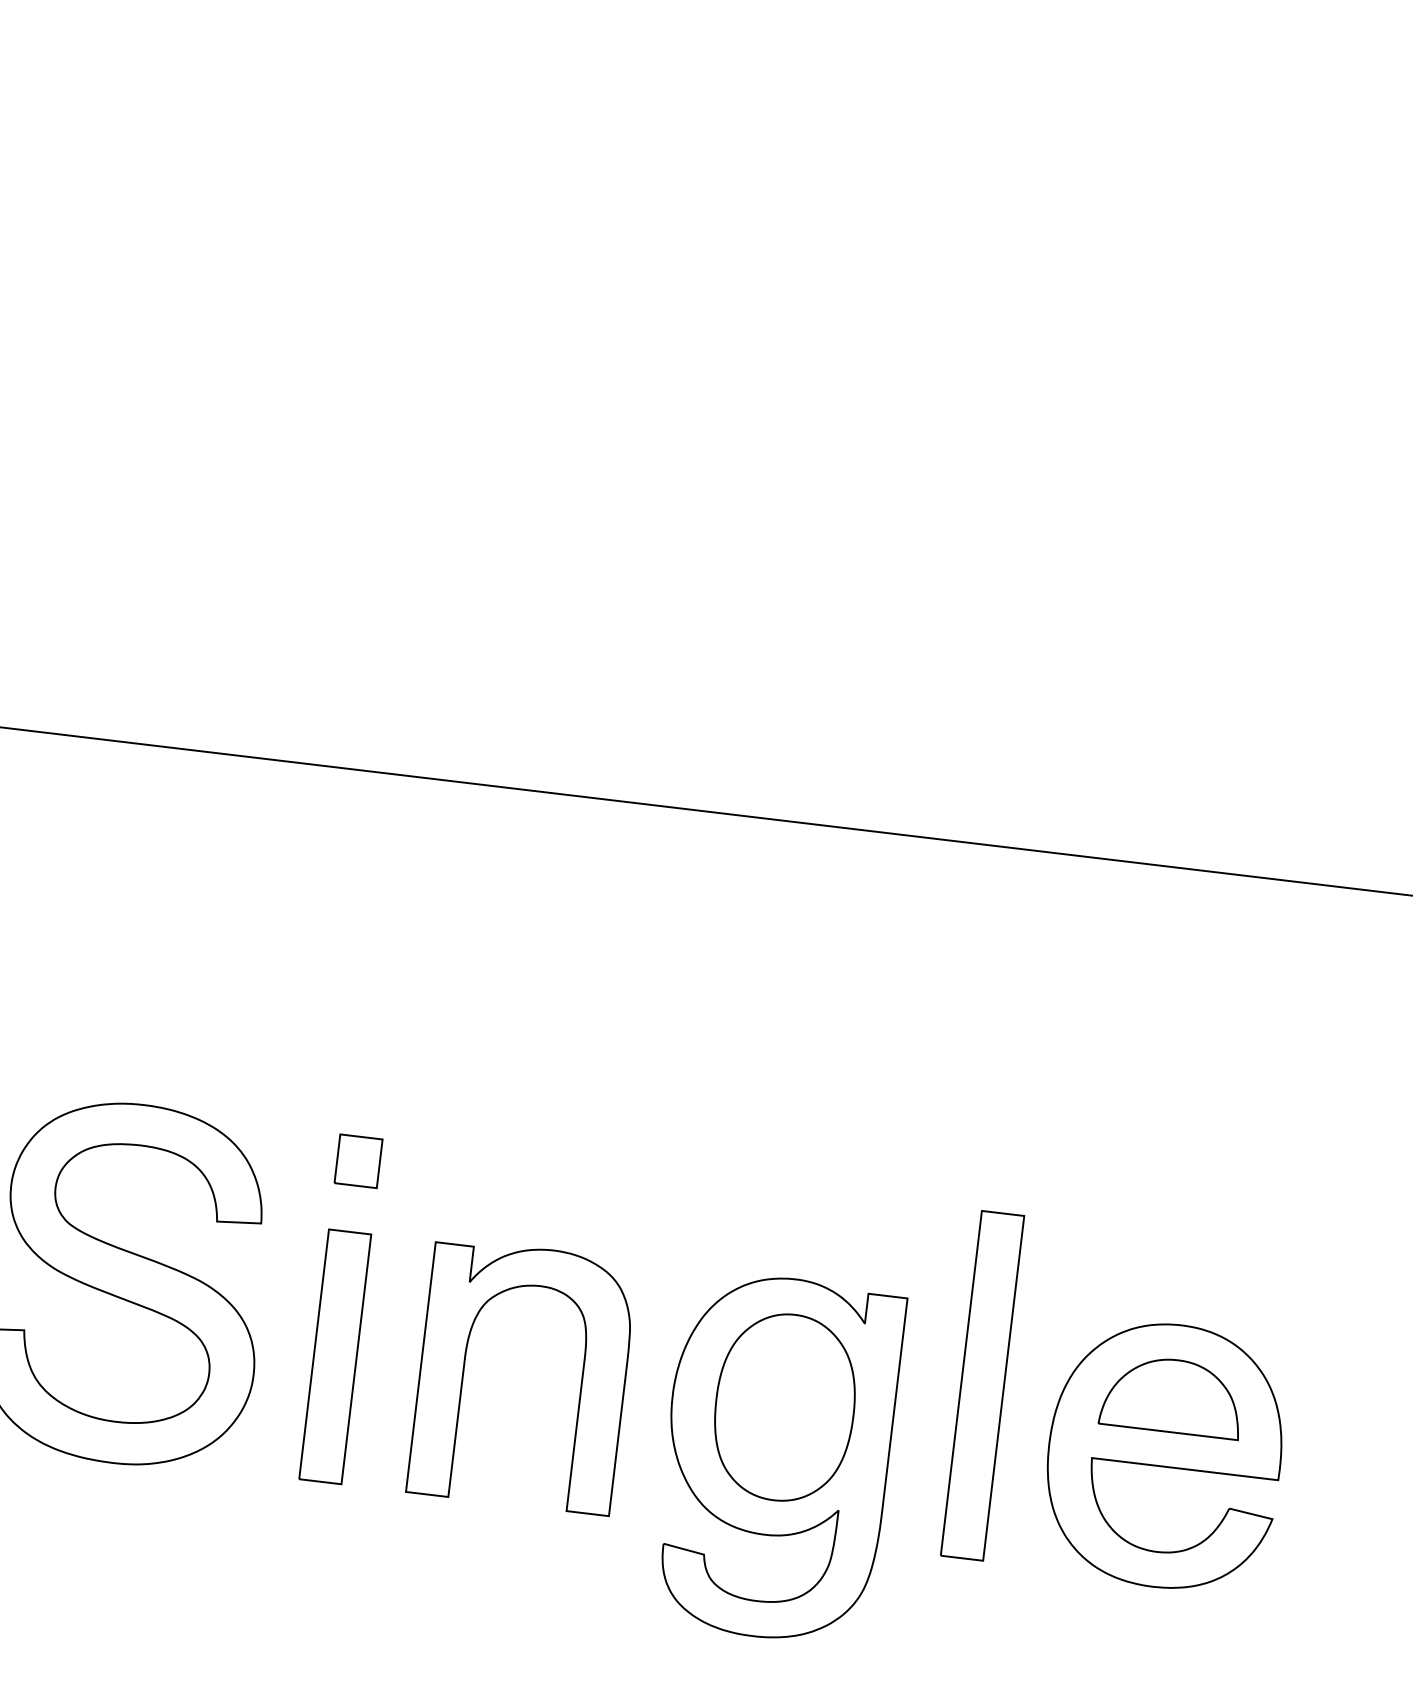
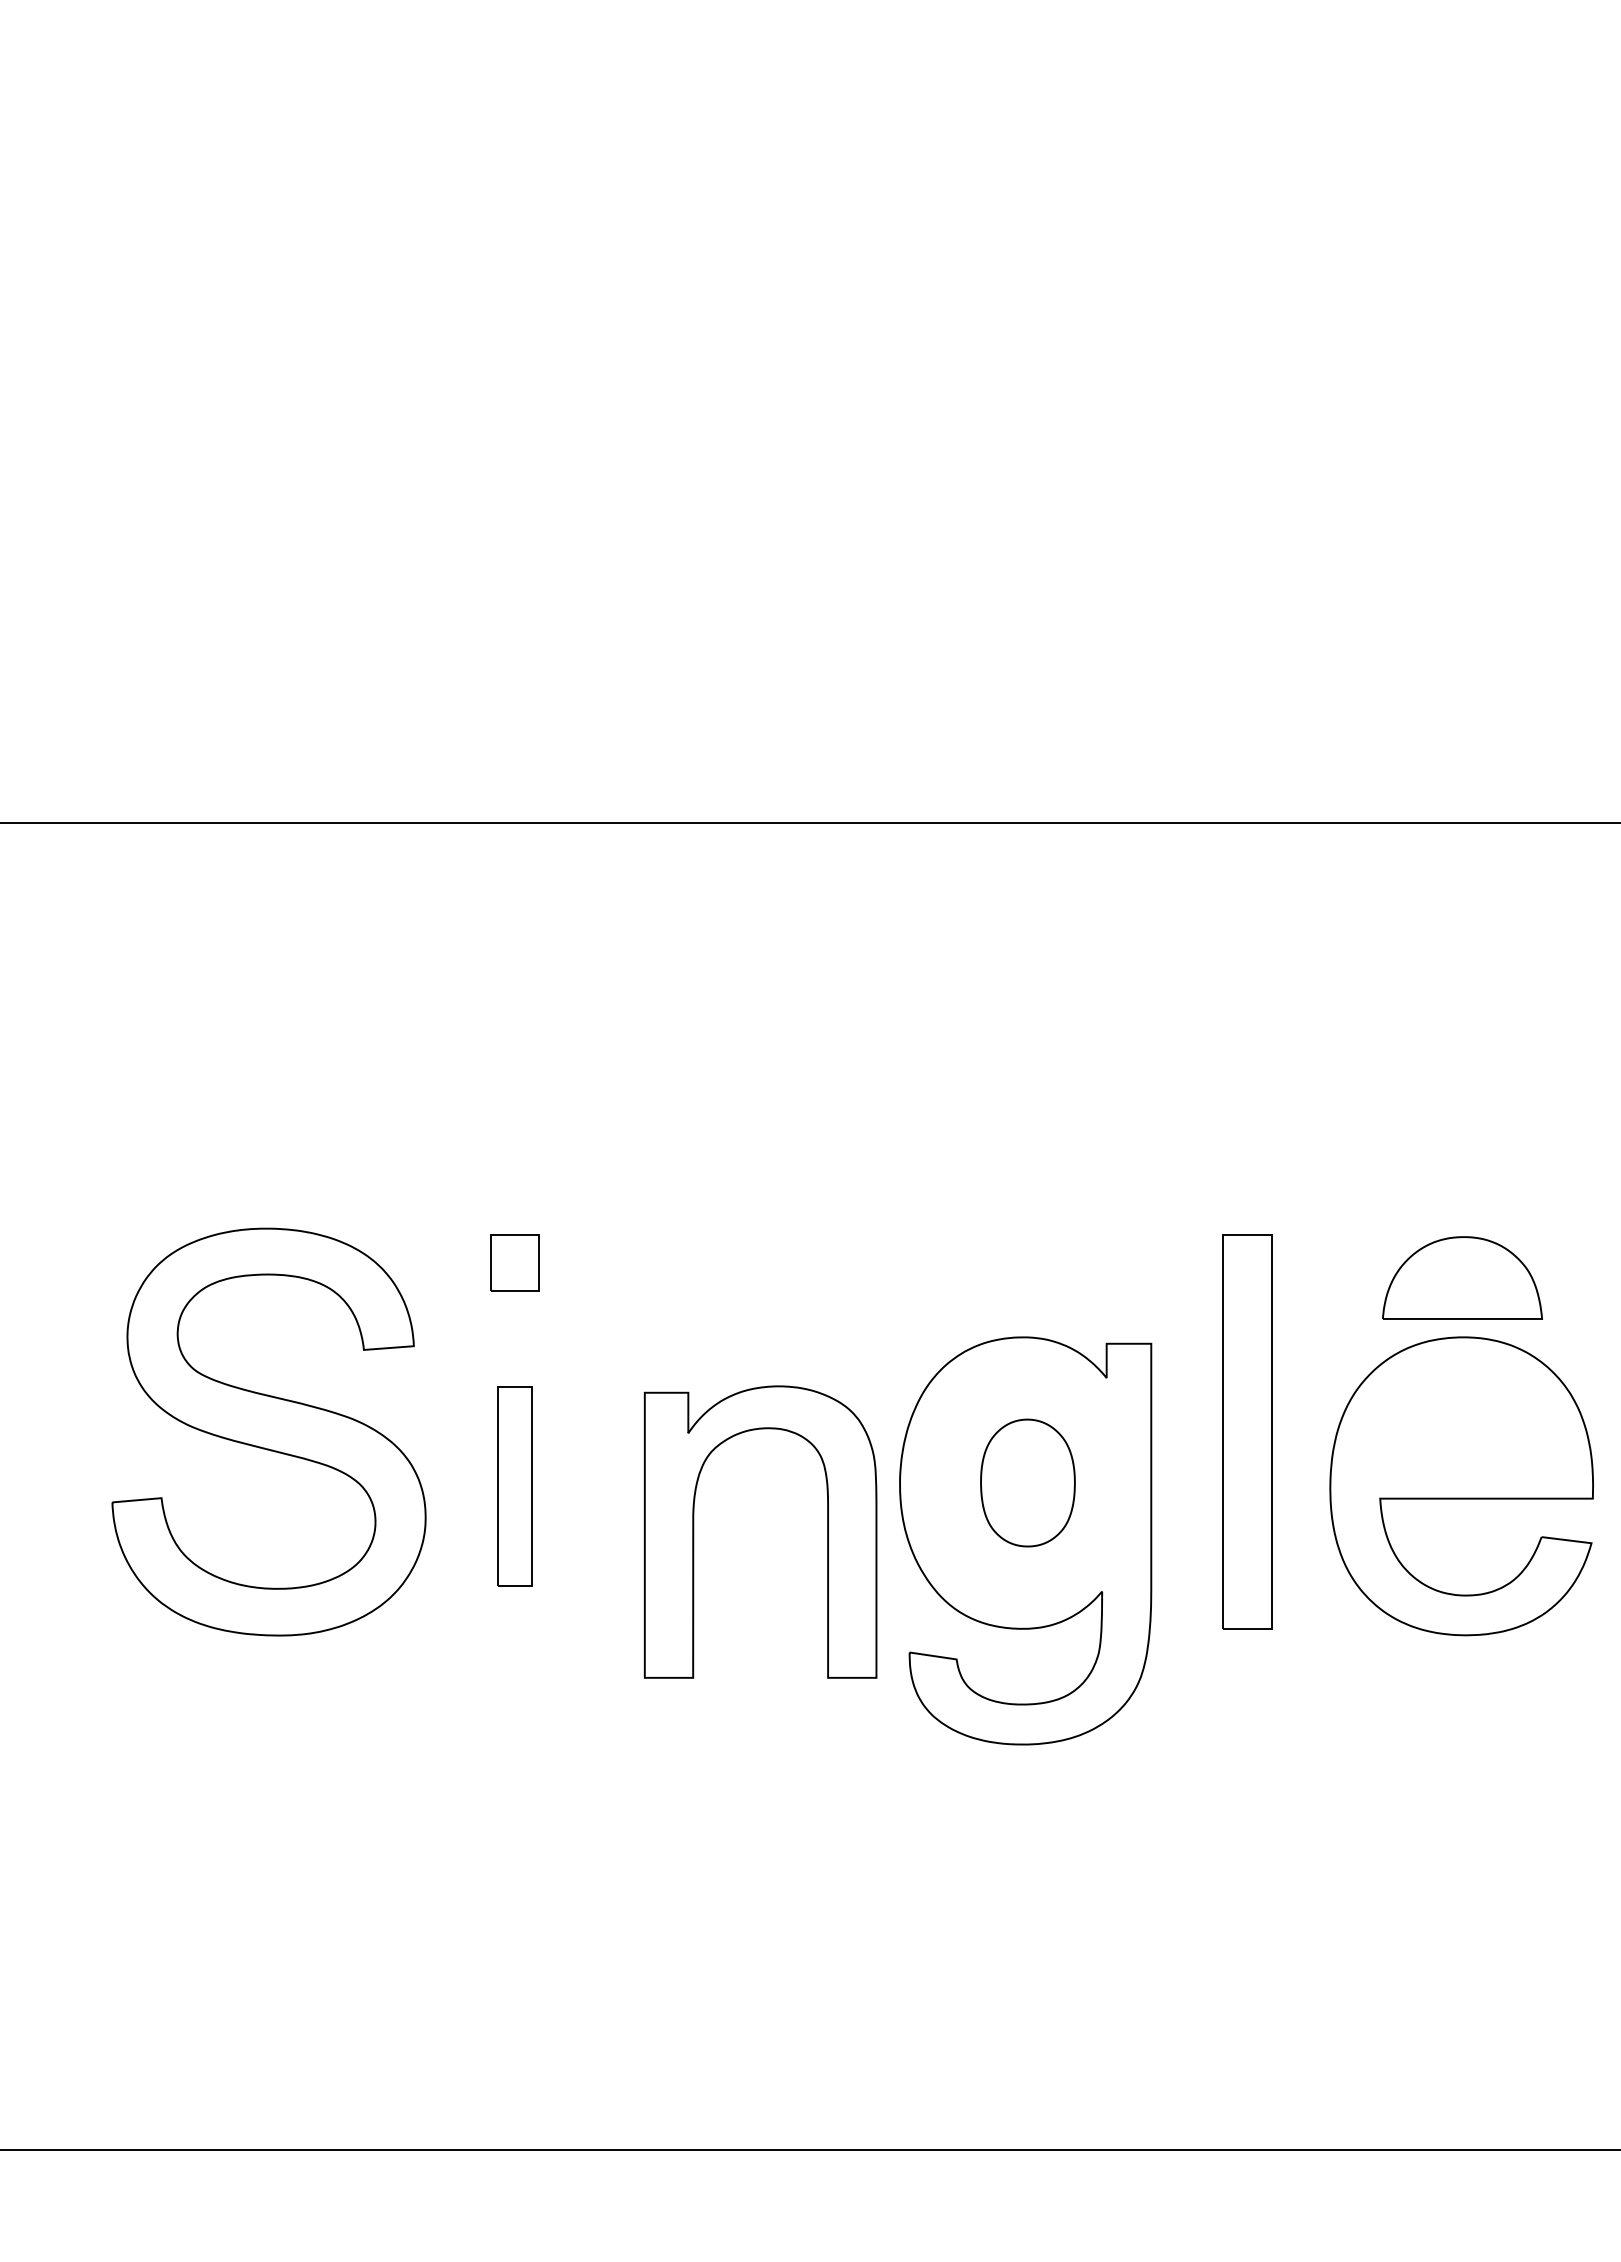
part: (334, 1356) -> (514, 1486), size x0.7
part: (464, 1368) -> (694, 1531), moved
part: (1172, 1395) -> (1462, 1277), moved
part: (784, 1407) -> (1027, 1482), size x0.6

